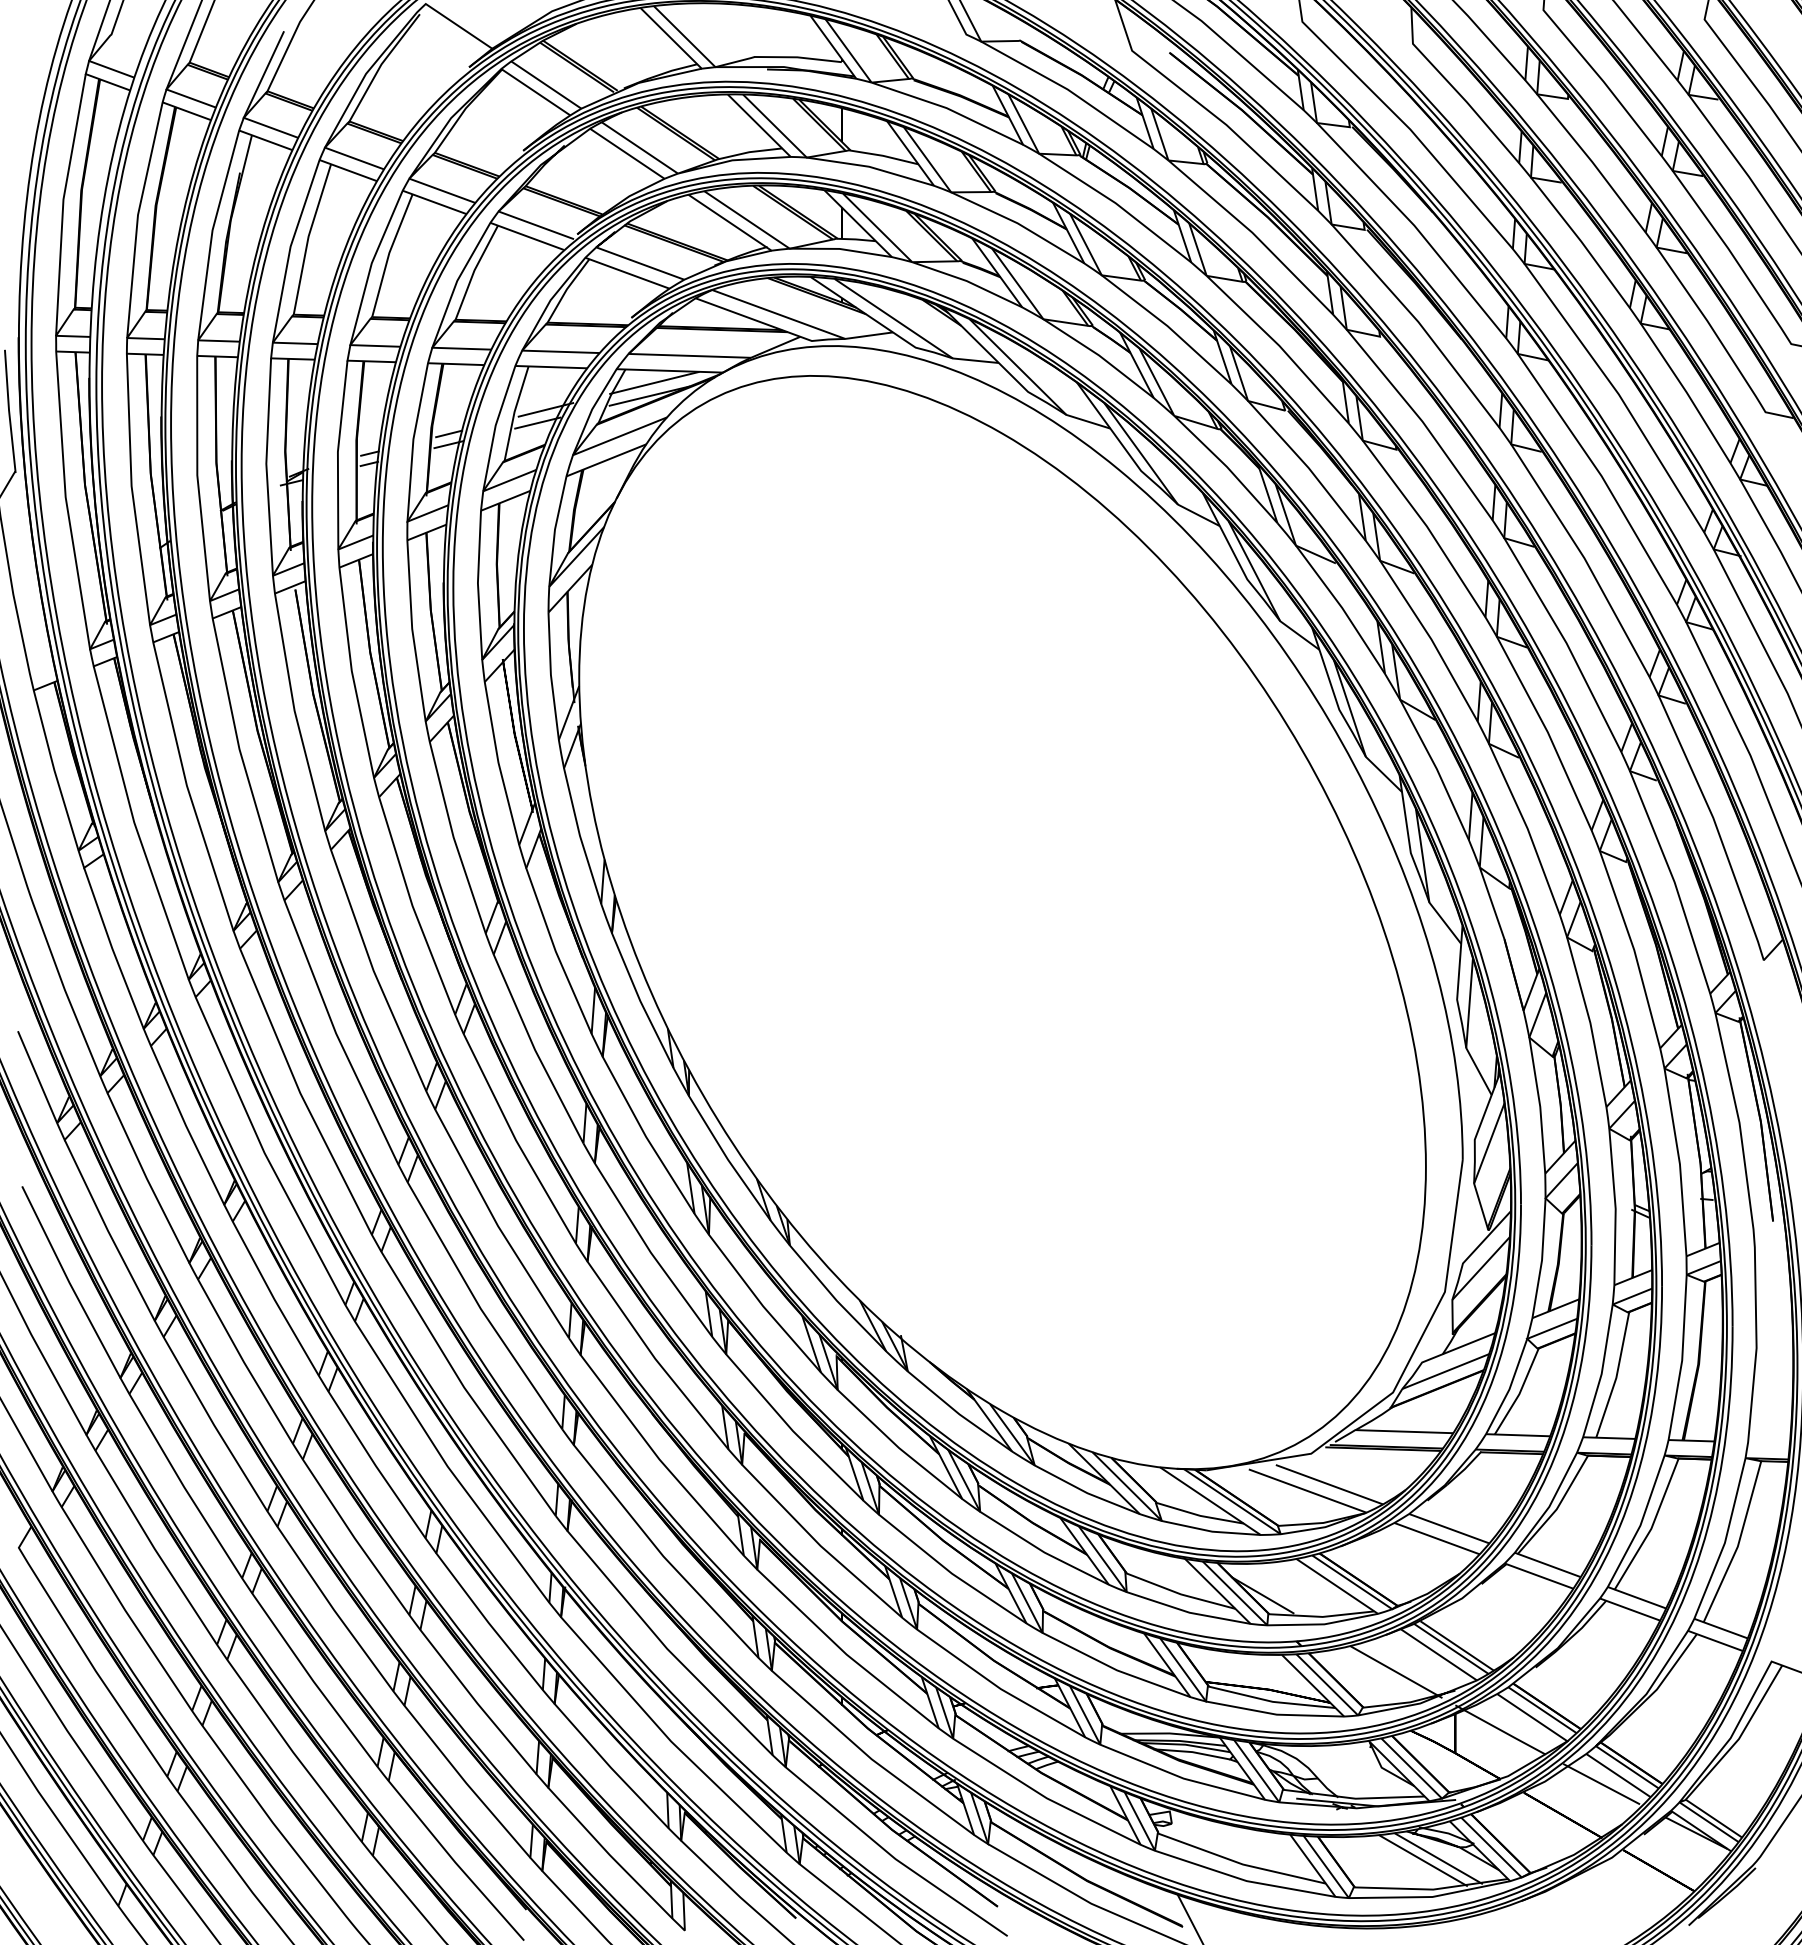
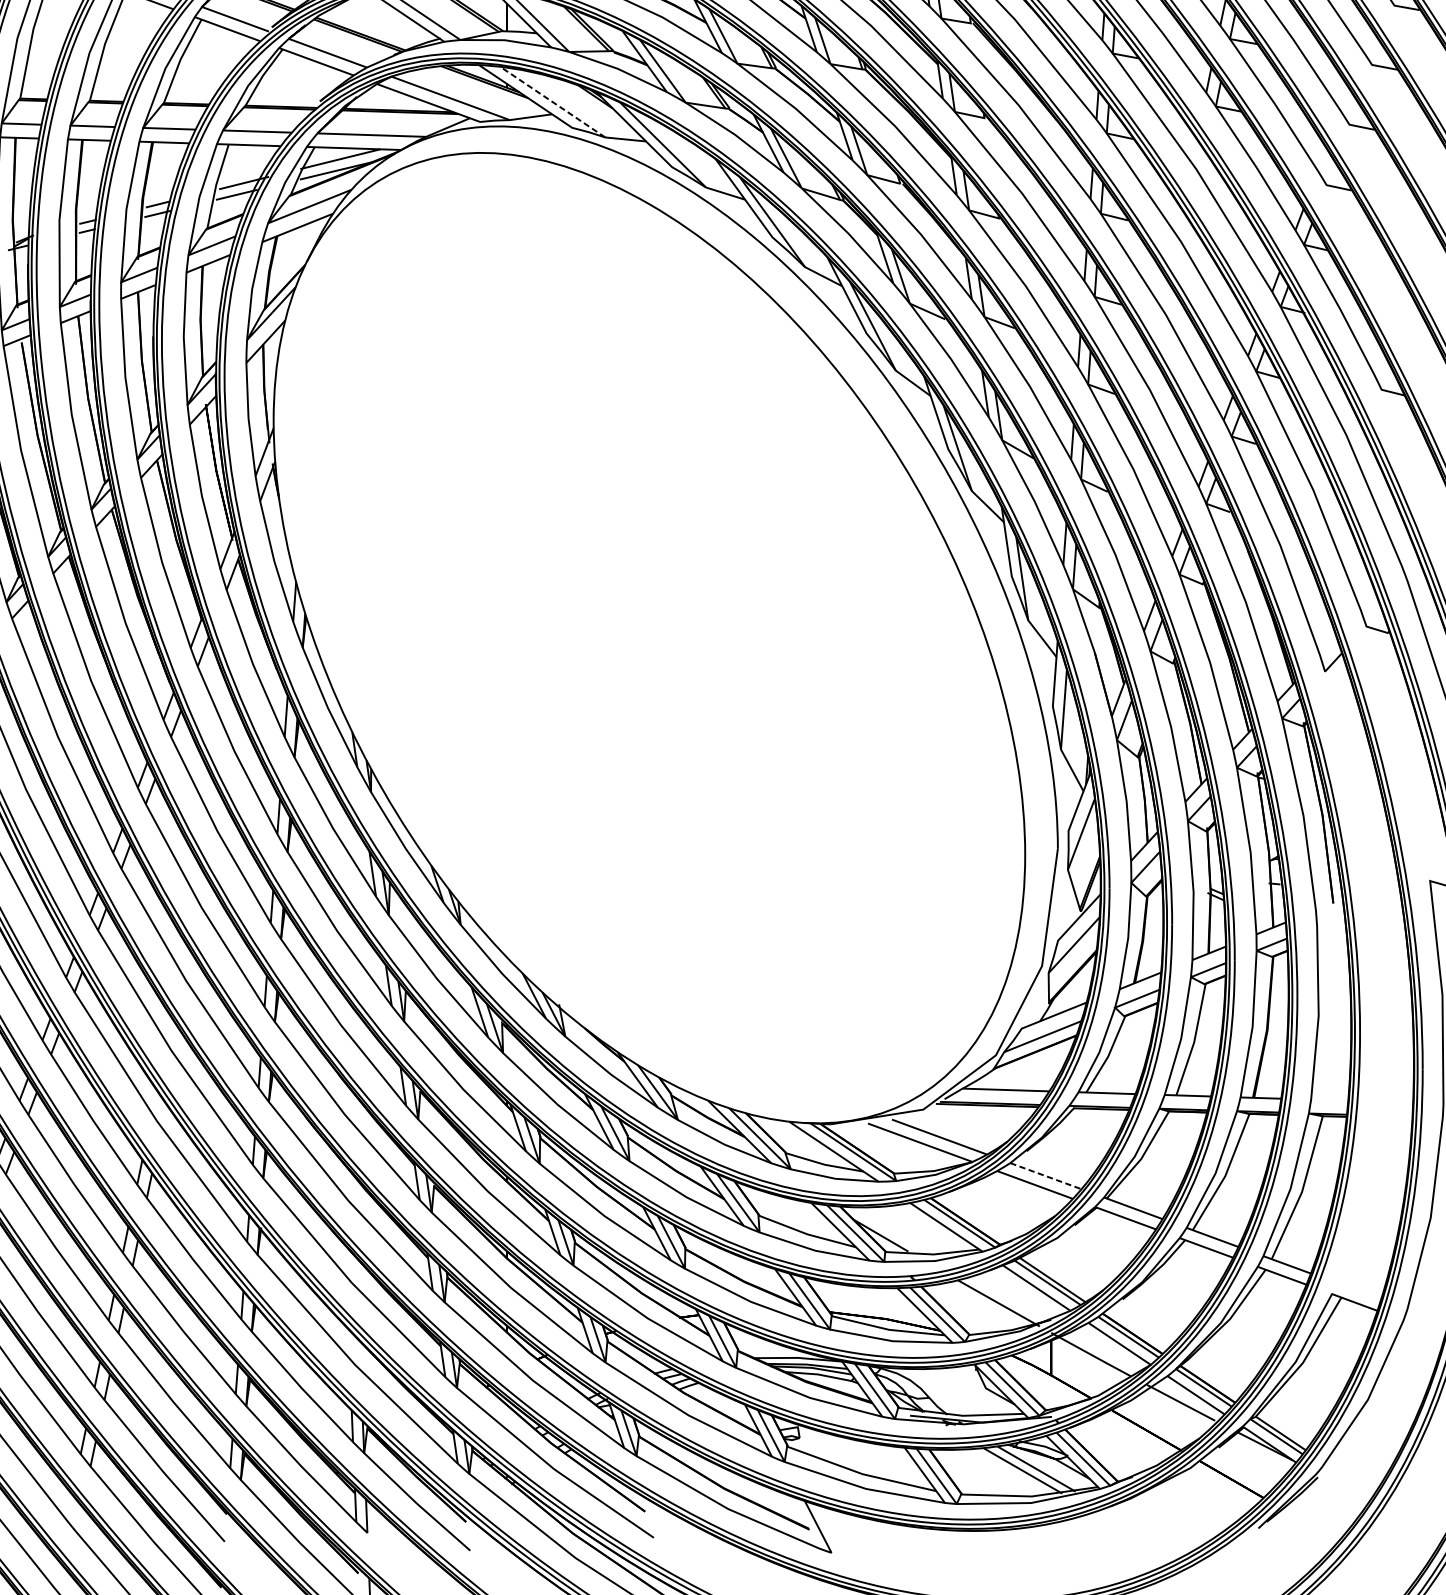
line: (893, 318) -> (552, 101), solid -> dashed
line: (1449, 1528) -> (1046, 1175), solid -> dashed

